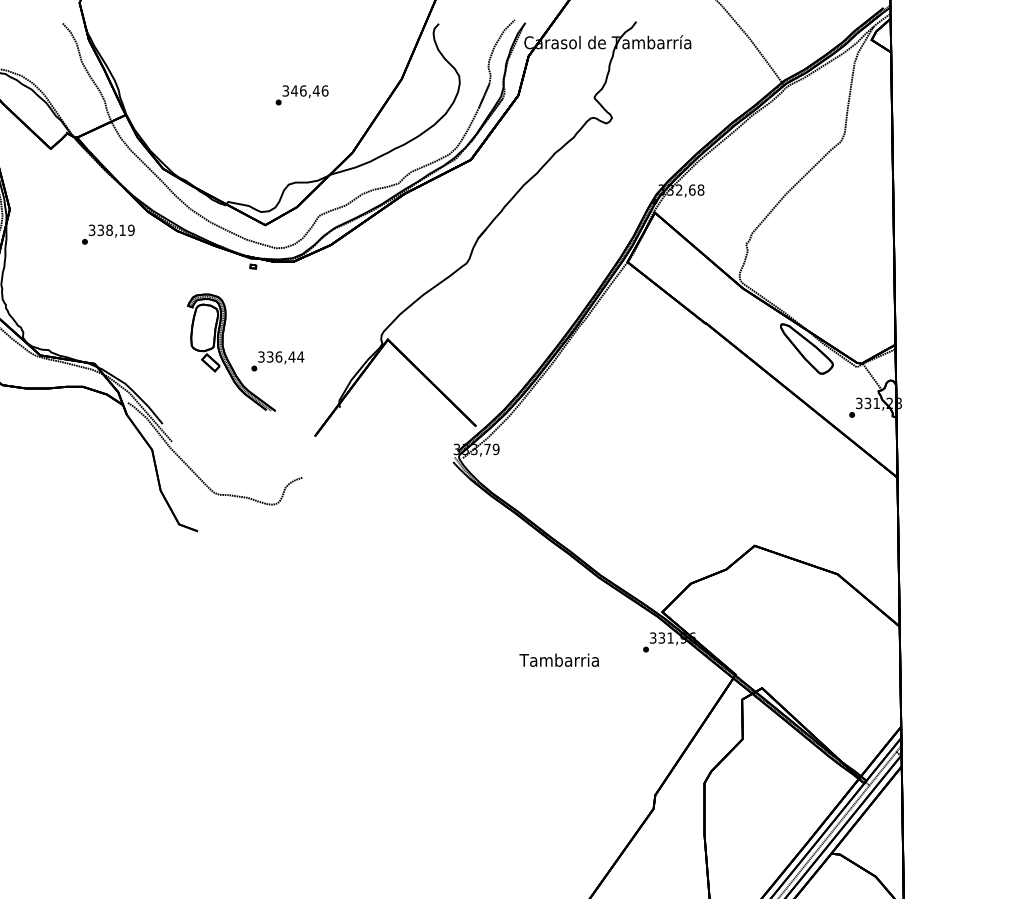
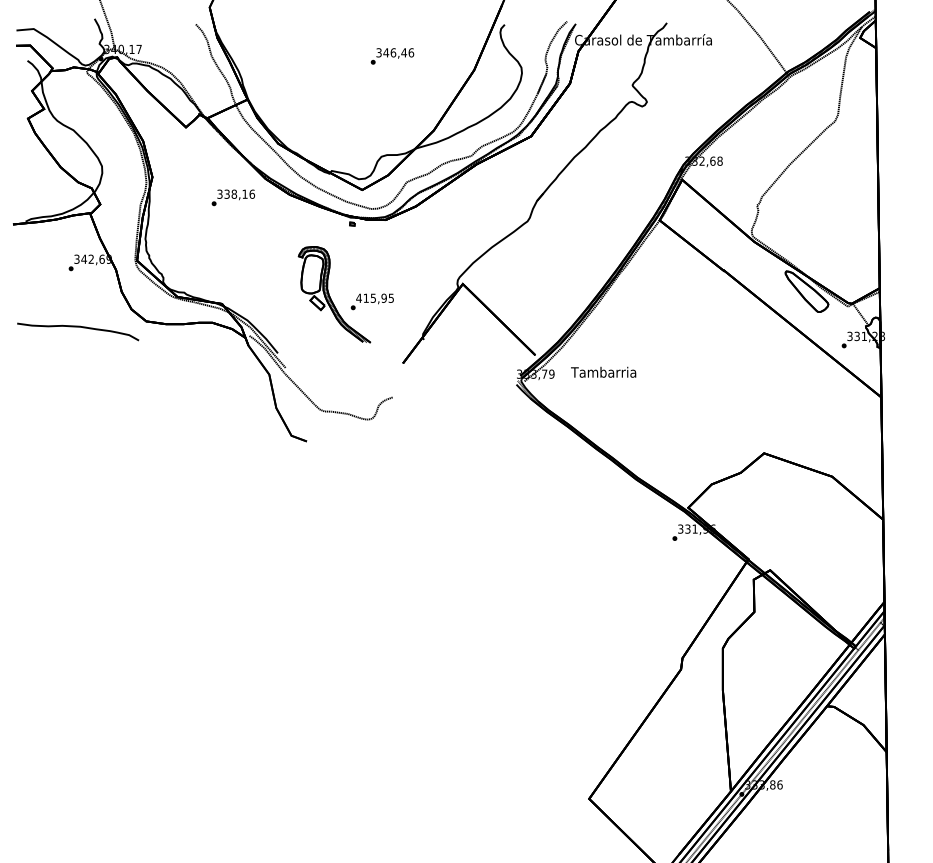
text: (302, 95) -> (392, 56), moved
text: (131, 229) -> (252, 193), 338,19 -> 338,16
text: (281, 356) -> (375, 297), 336,44 -> 415,95
text: (559, 659) -> (603, 371), moved

